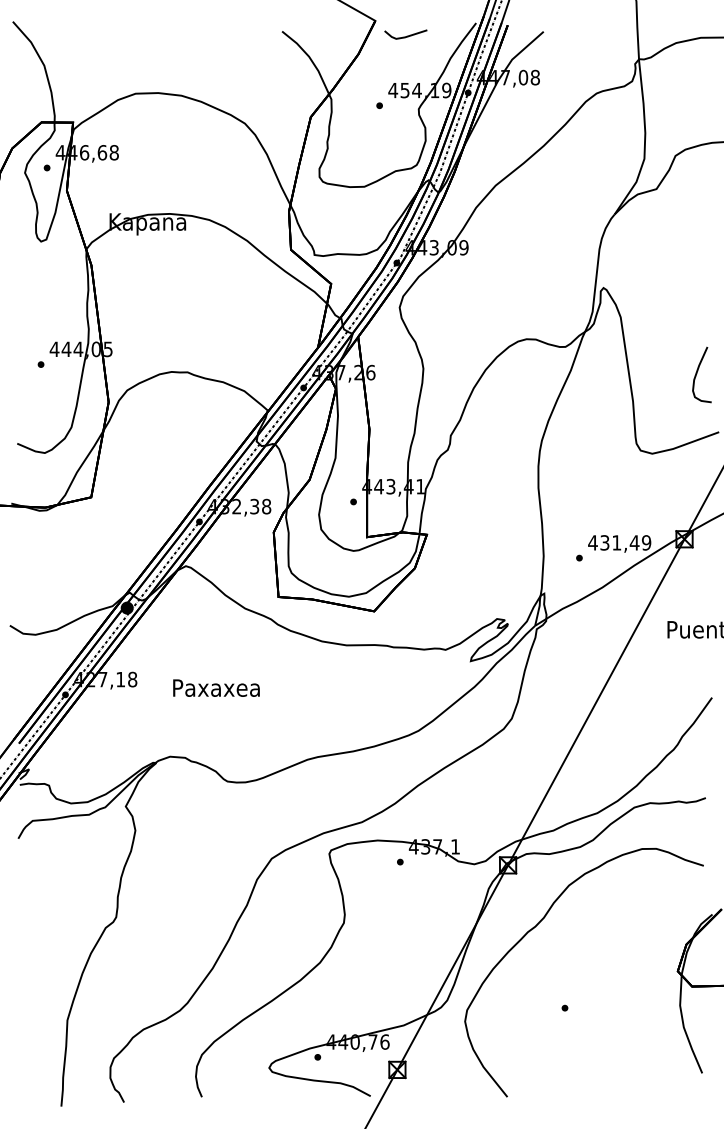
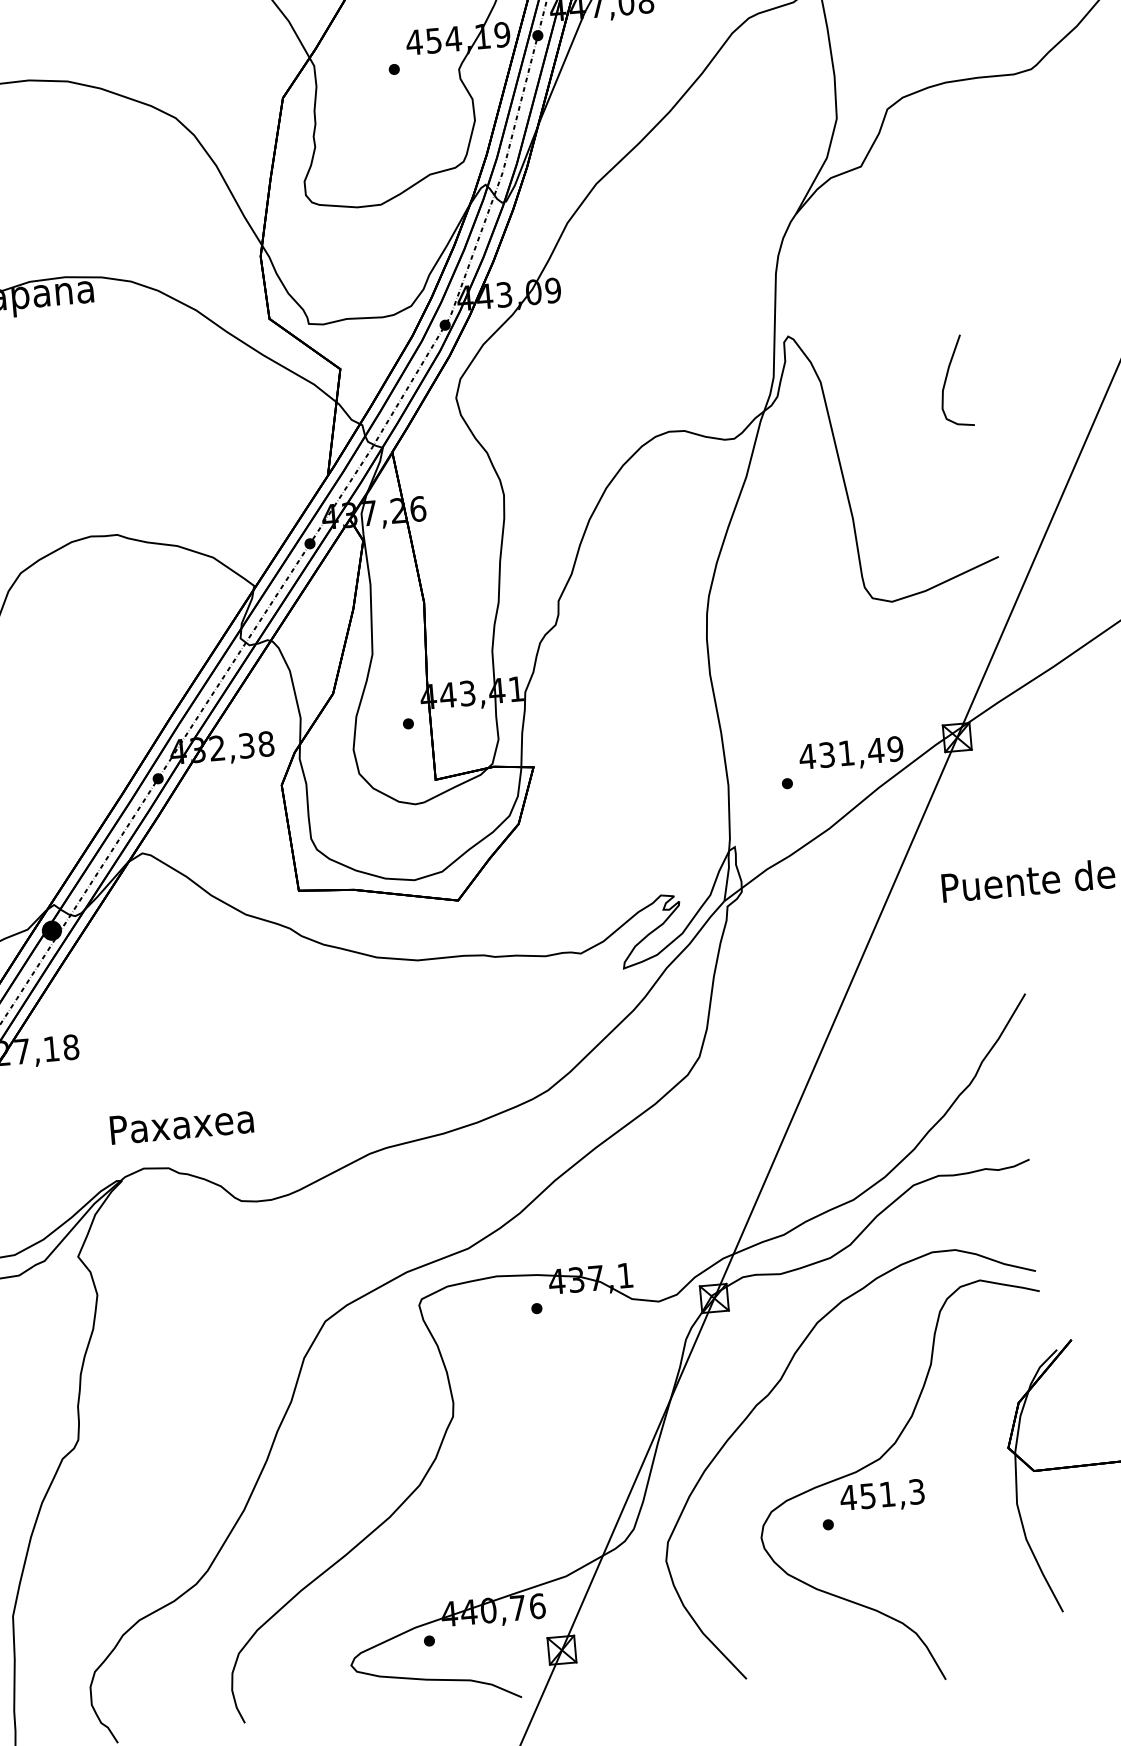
curve: (697, 373) -> (947, 379), moved
text: (216, 687) -> (181, 1123), moved
part: (614, 987) -> (906, 1483), added

